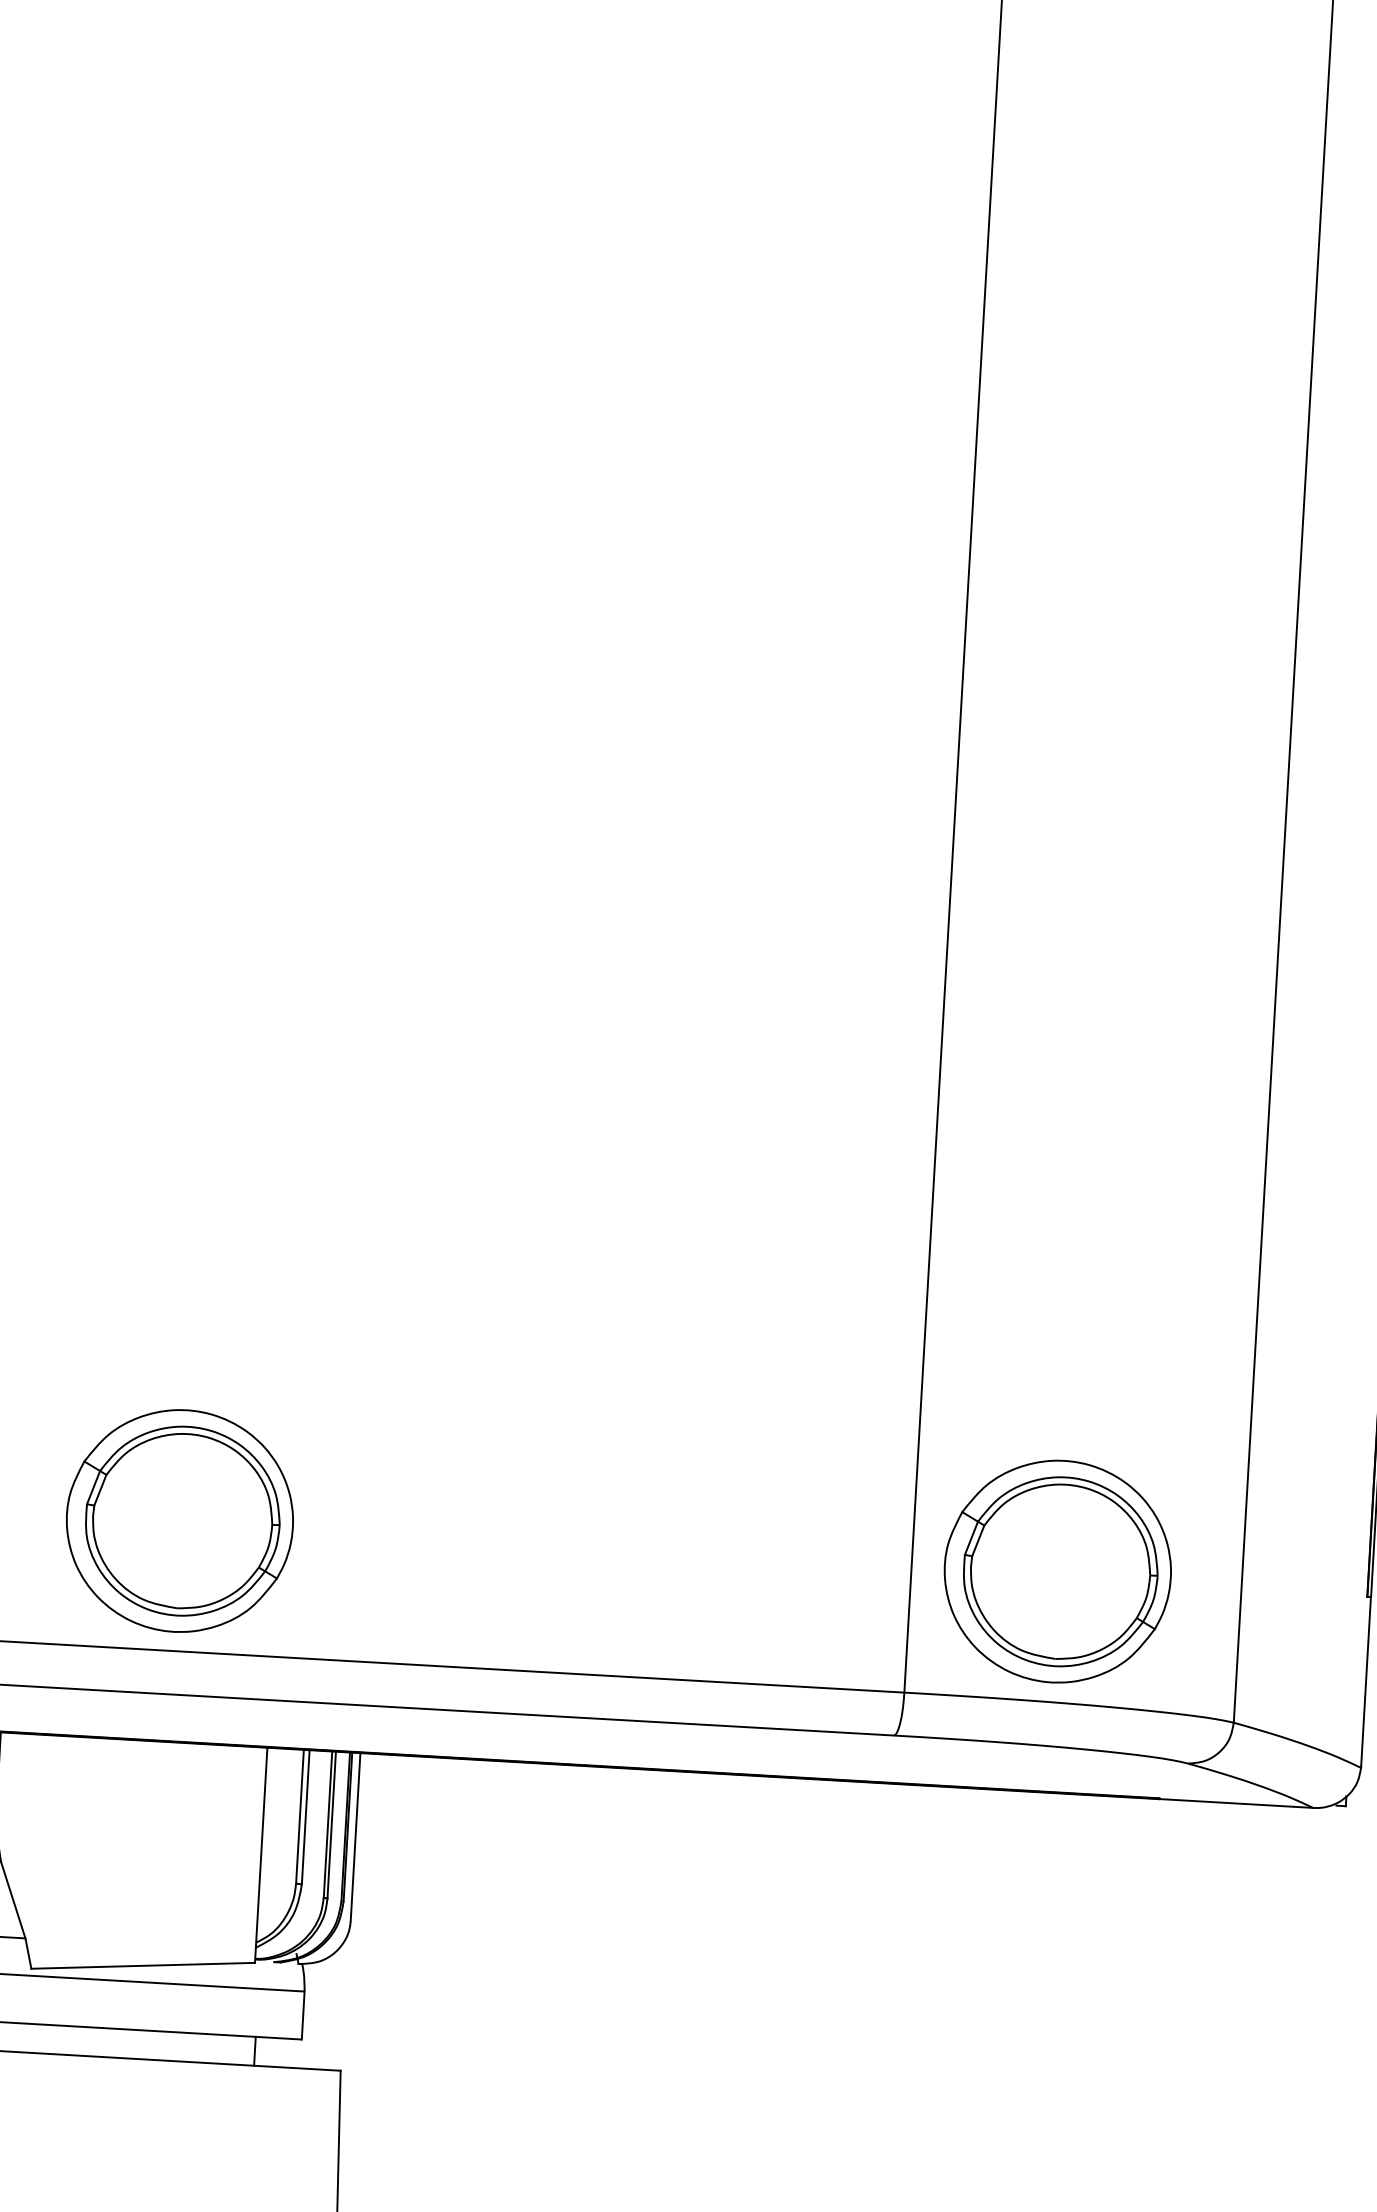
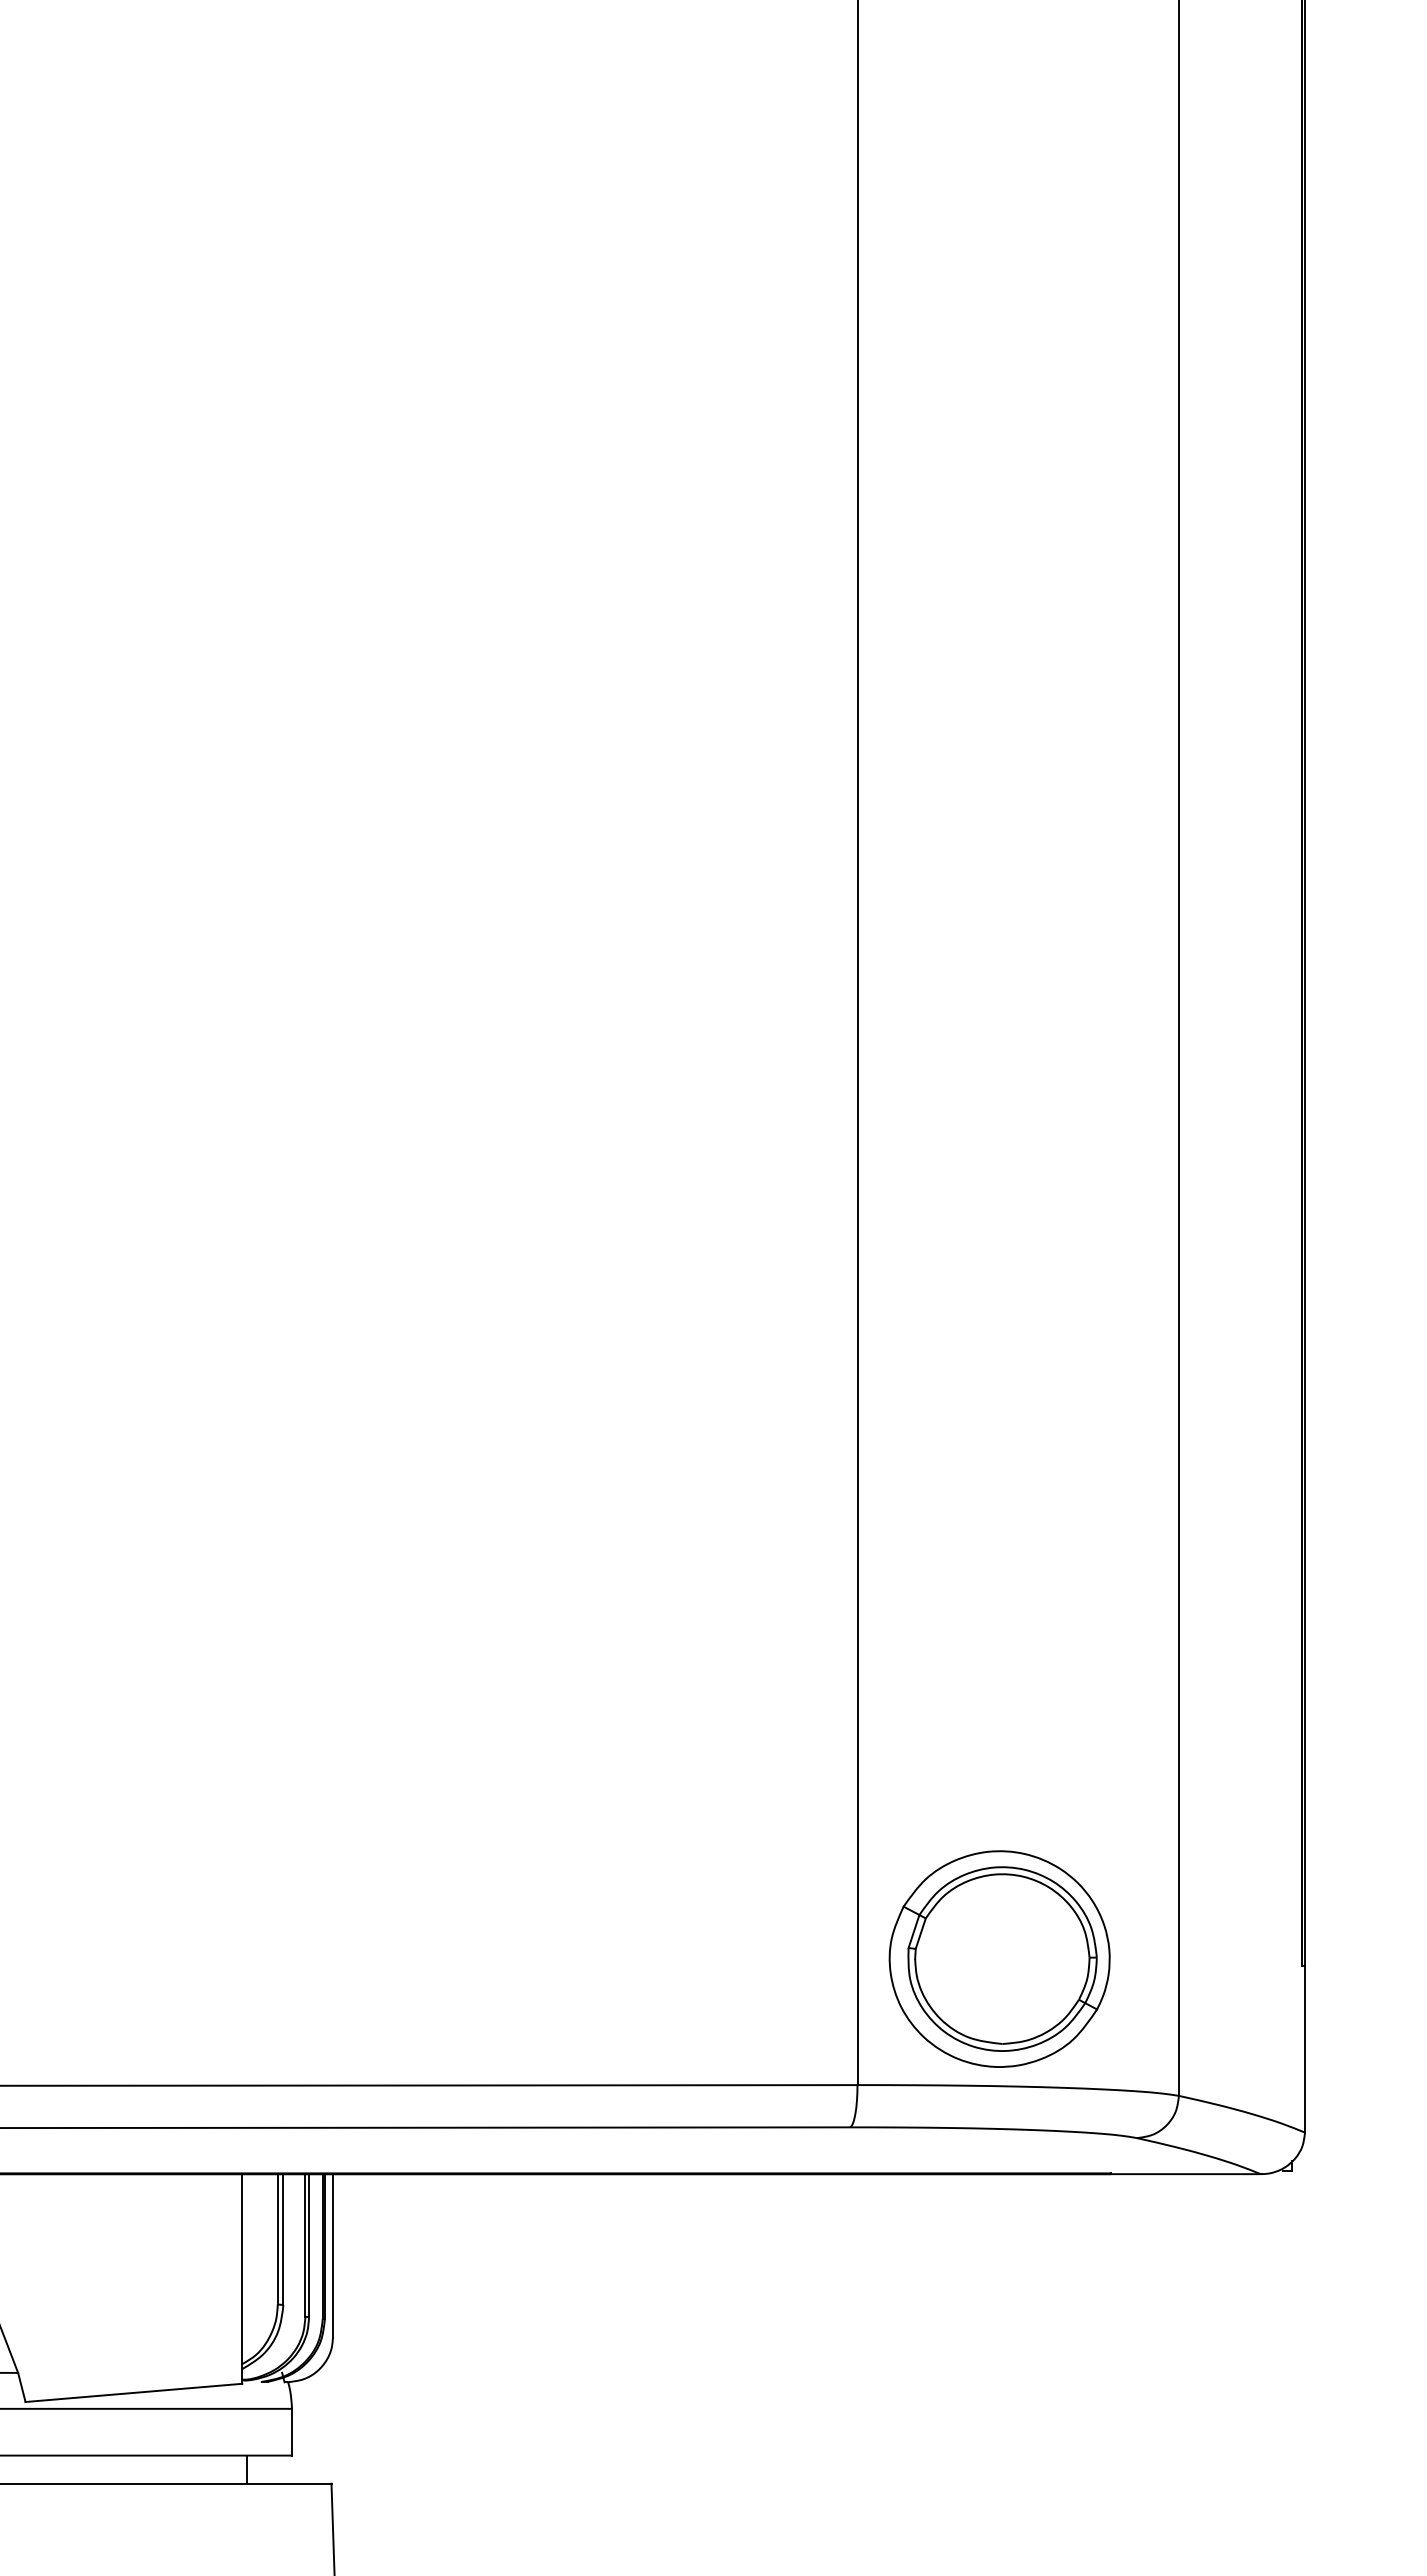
part: (179, 1520) -> (144, 1958), removed

